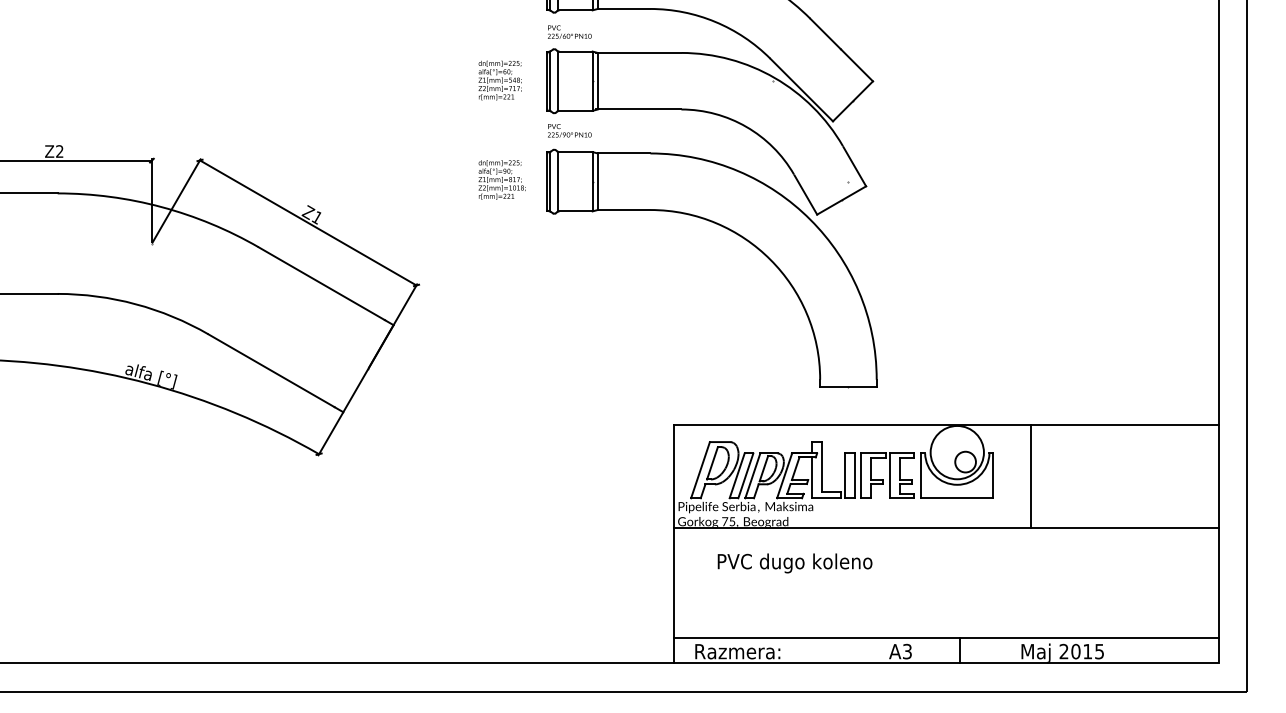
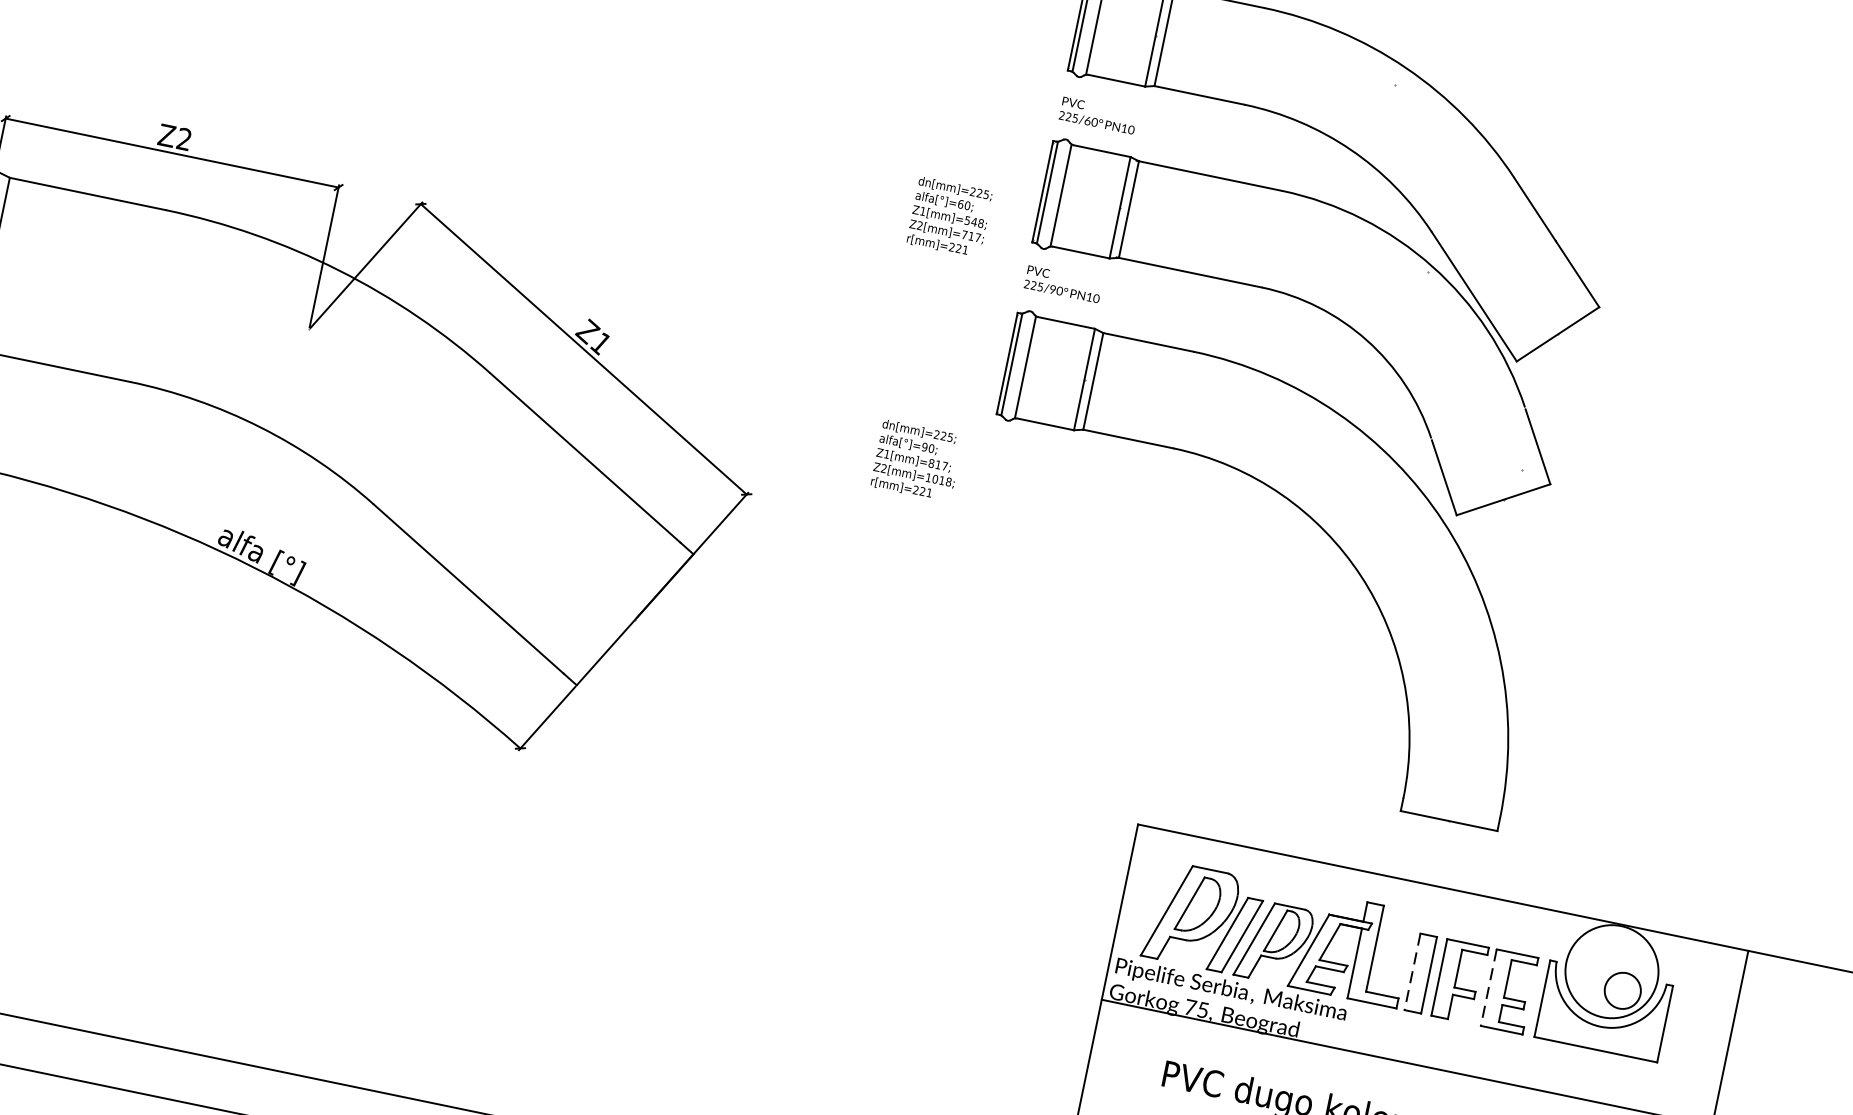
text: (499, 80) -> (948, 217), moved
text: (501, 179) -> (916, 460), moved
line: (845, 476) -> (1412, 972), solid -> dashed
line: (890, 476) -> (1489, 988), solid -> dashed

